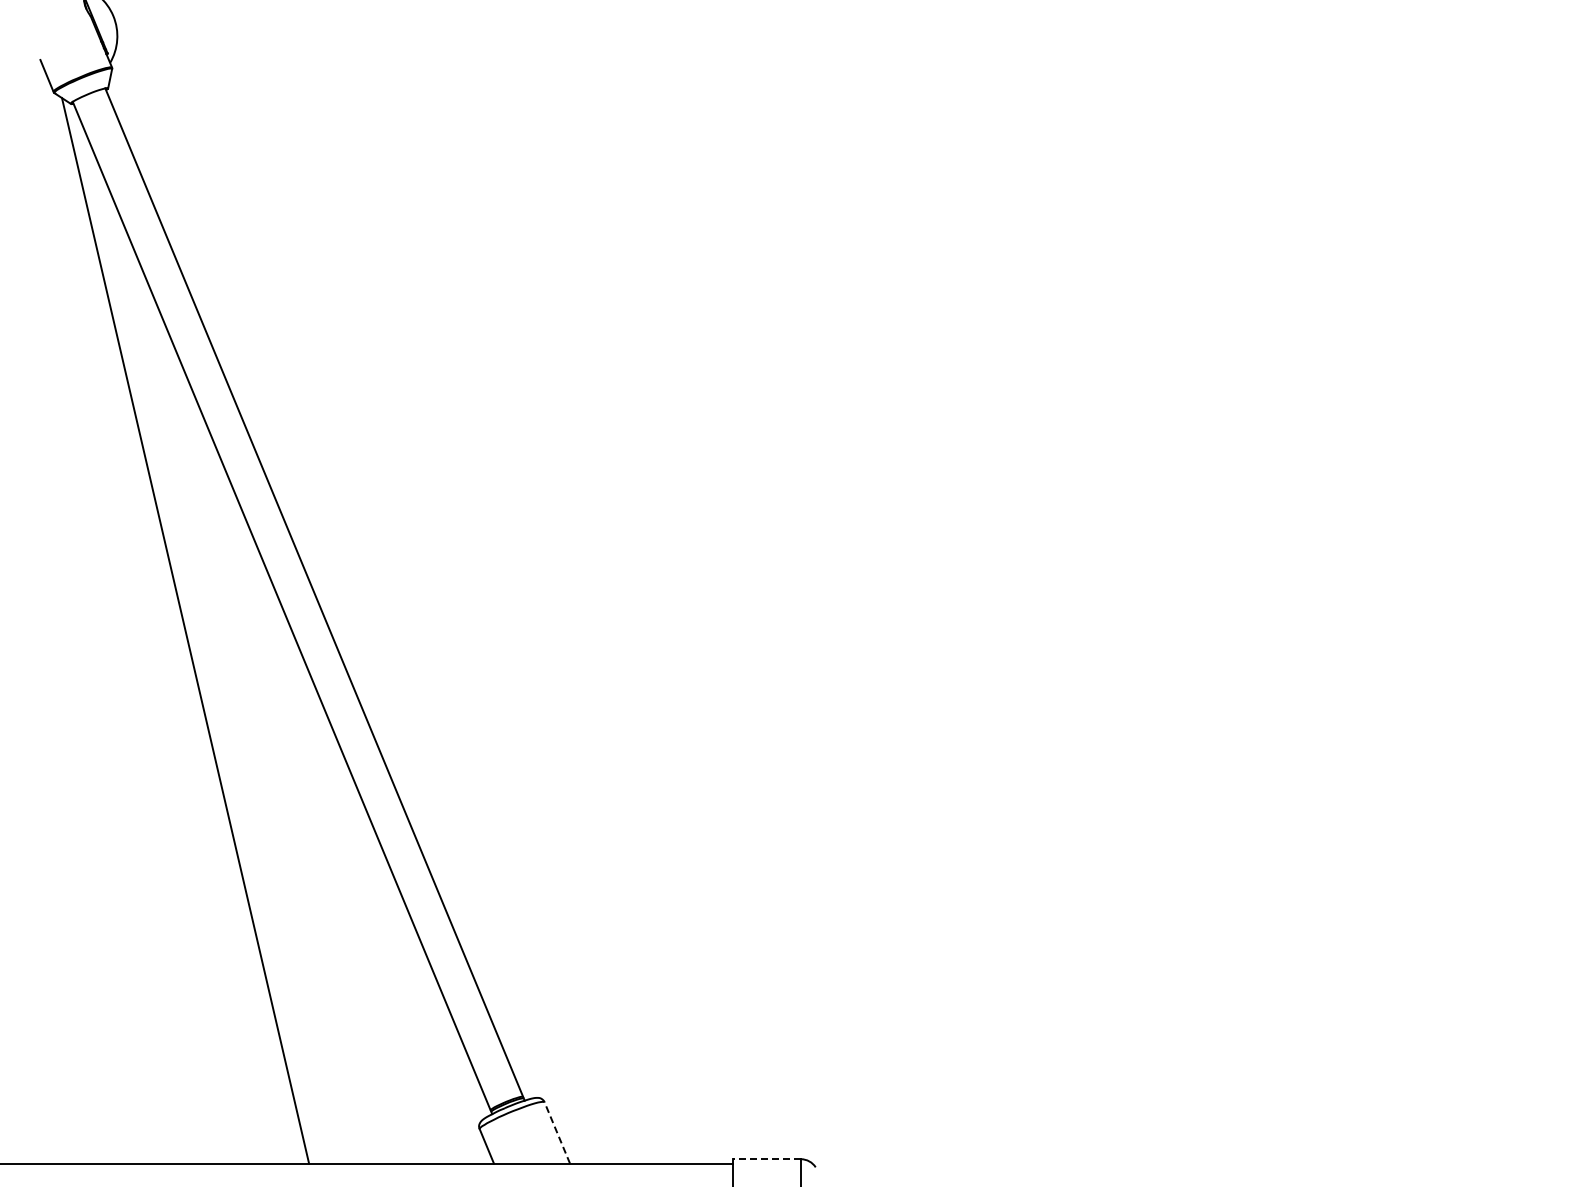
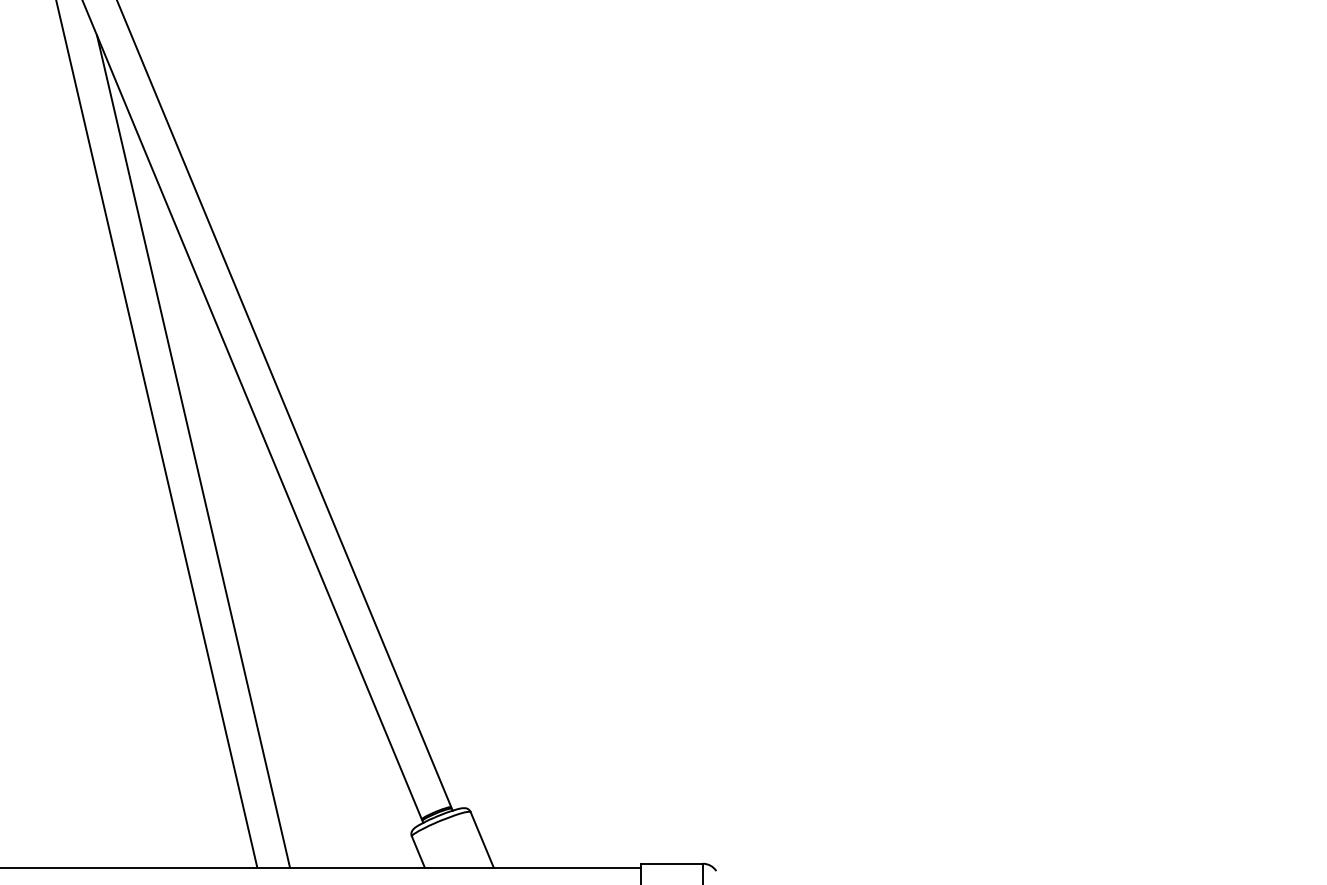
line: (238, 703) -> (193, 450), added
line: (557, 1132) -> (482, 839), dashed -> solid
line: (766, 1159) -> (671, 863), dashed -> solid

